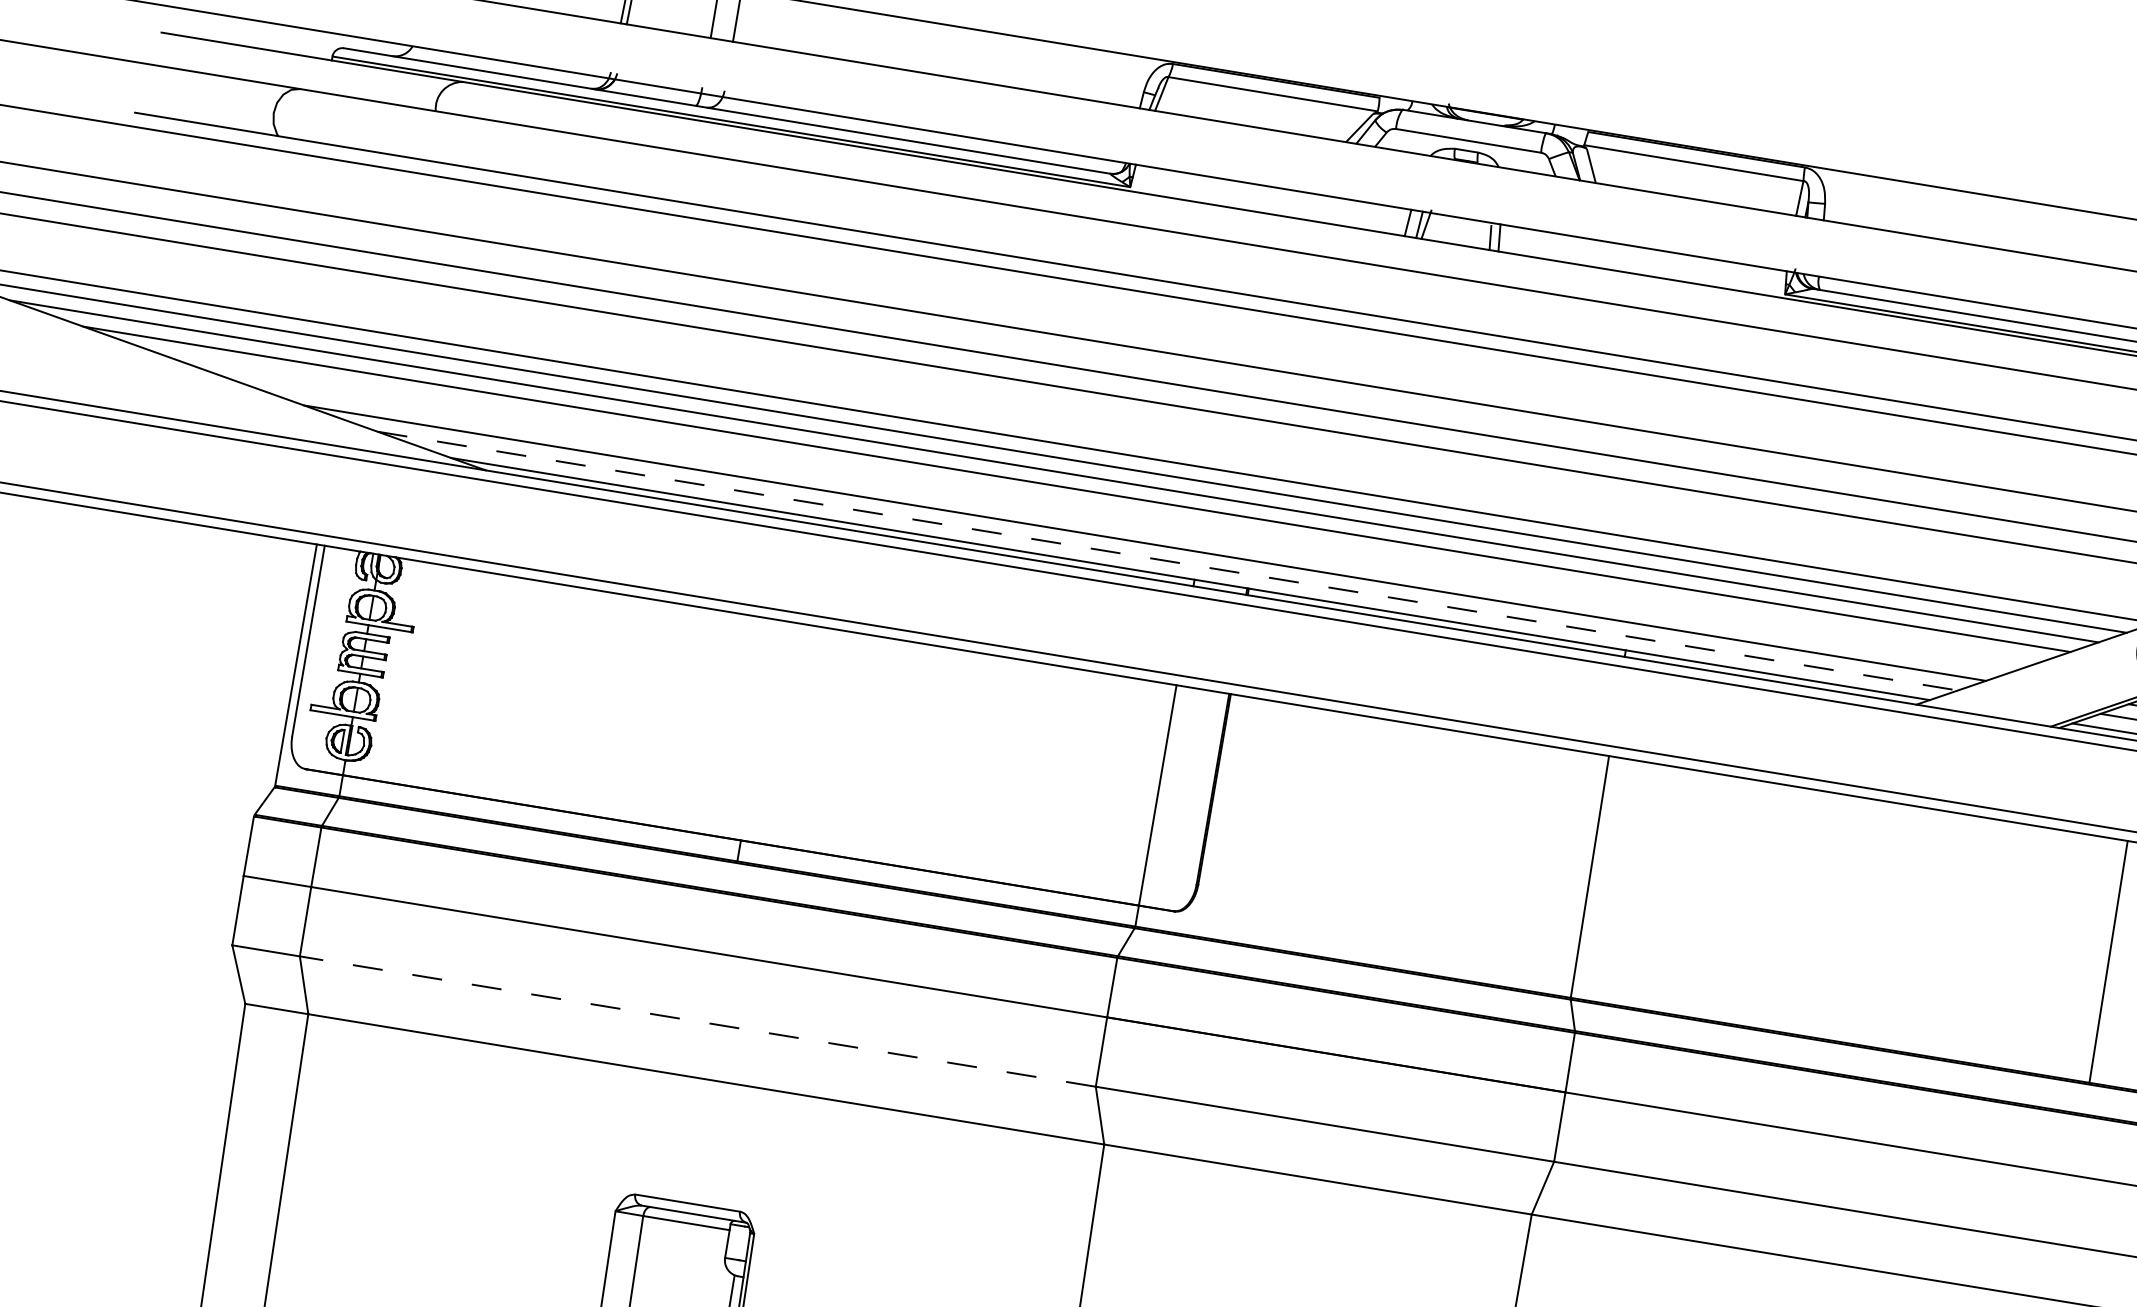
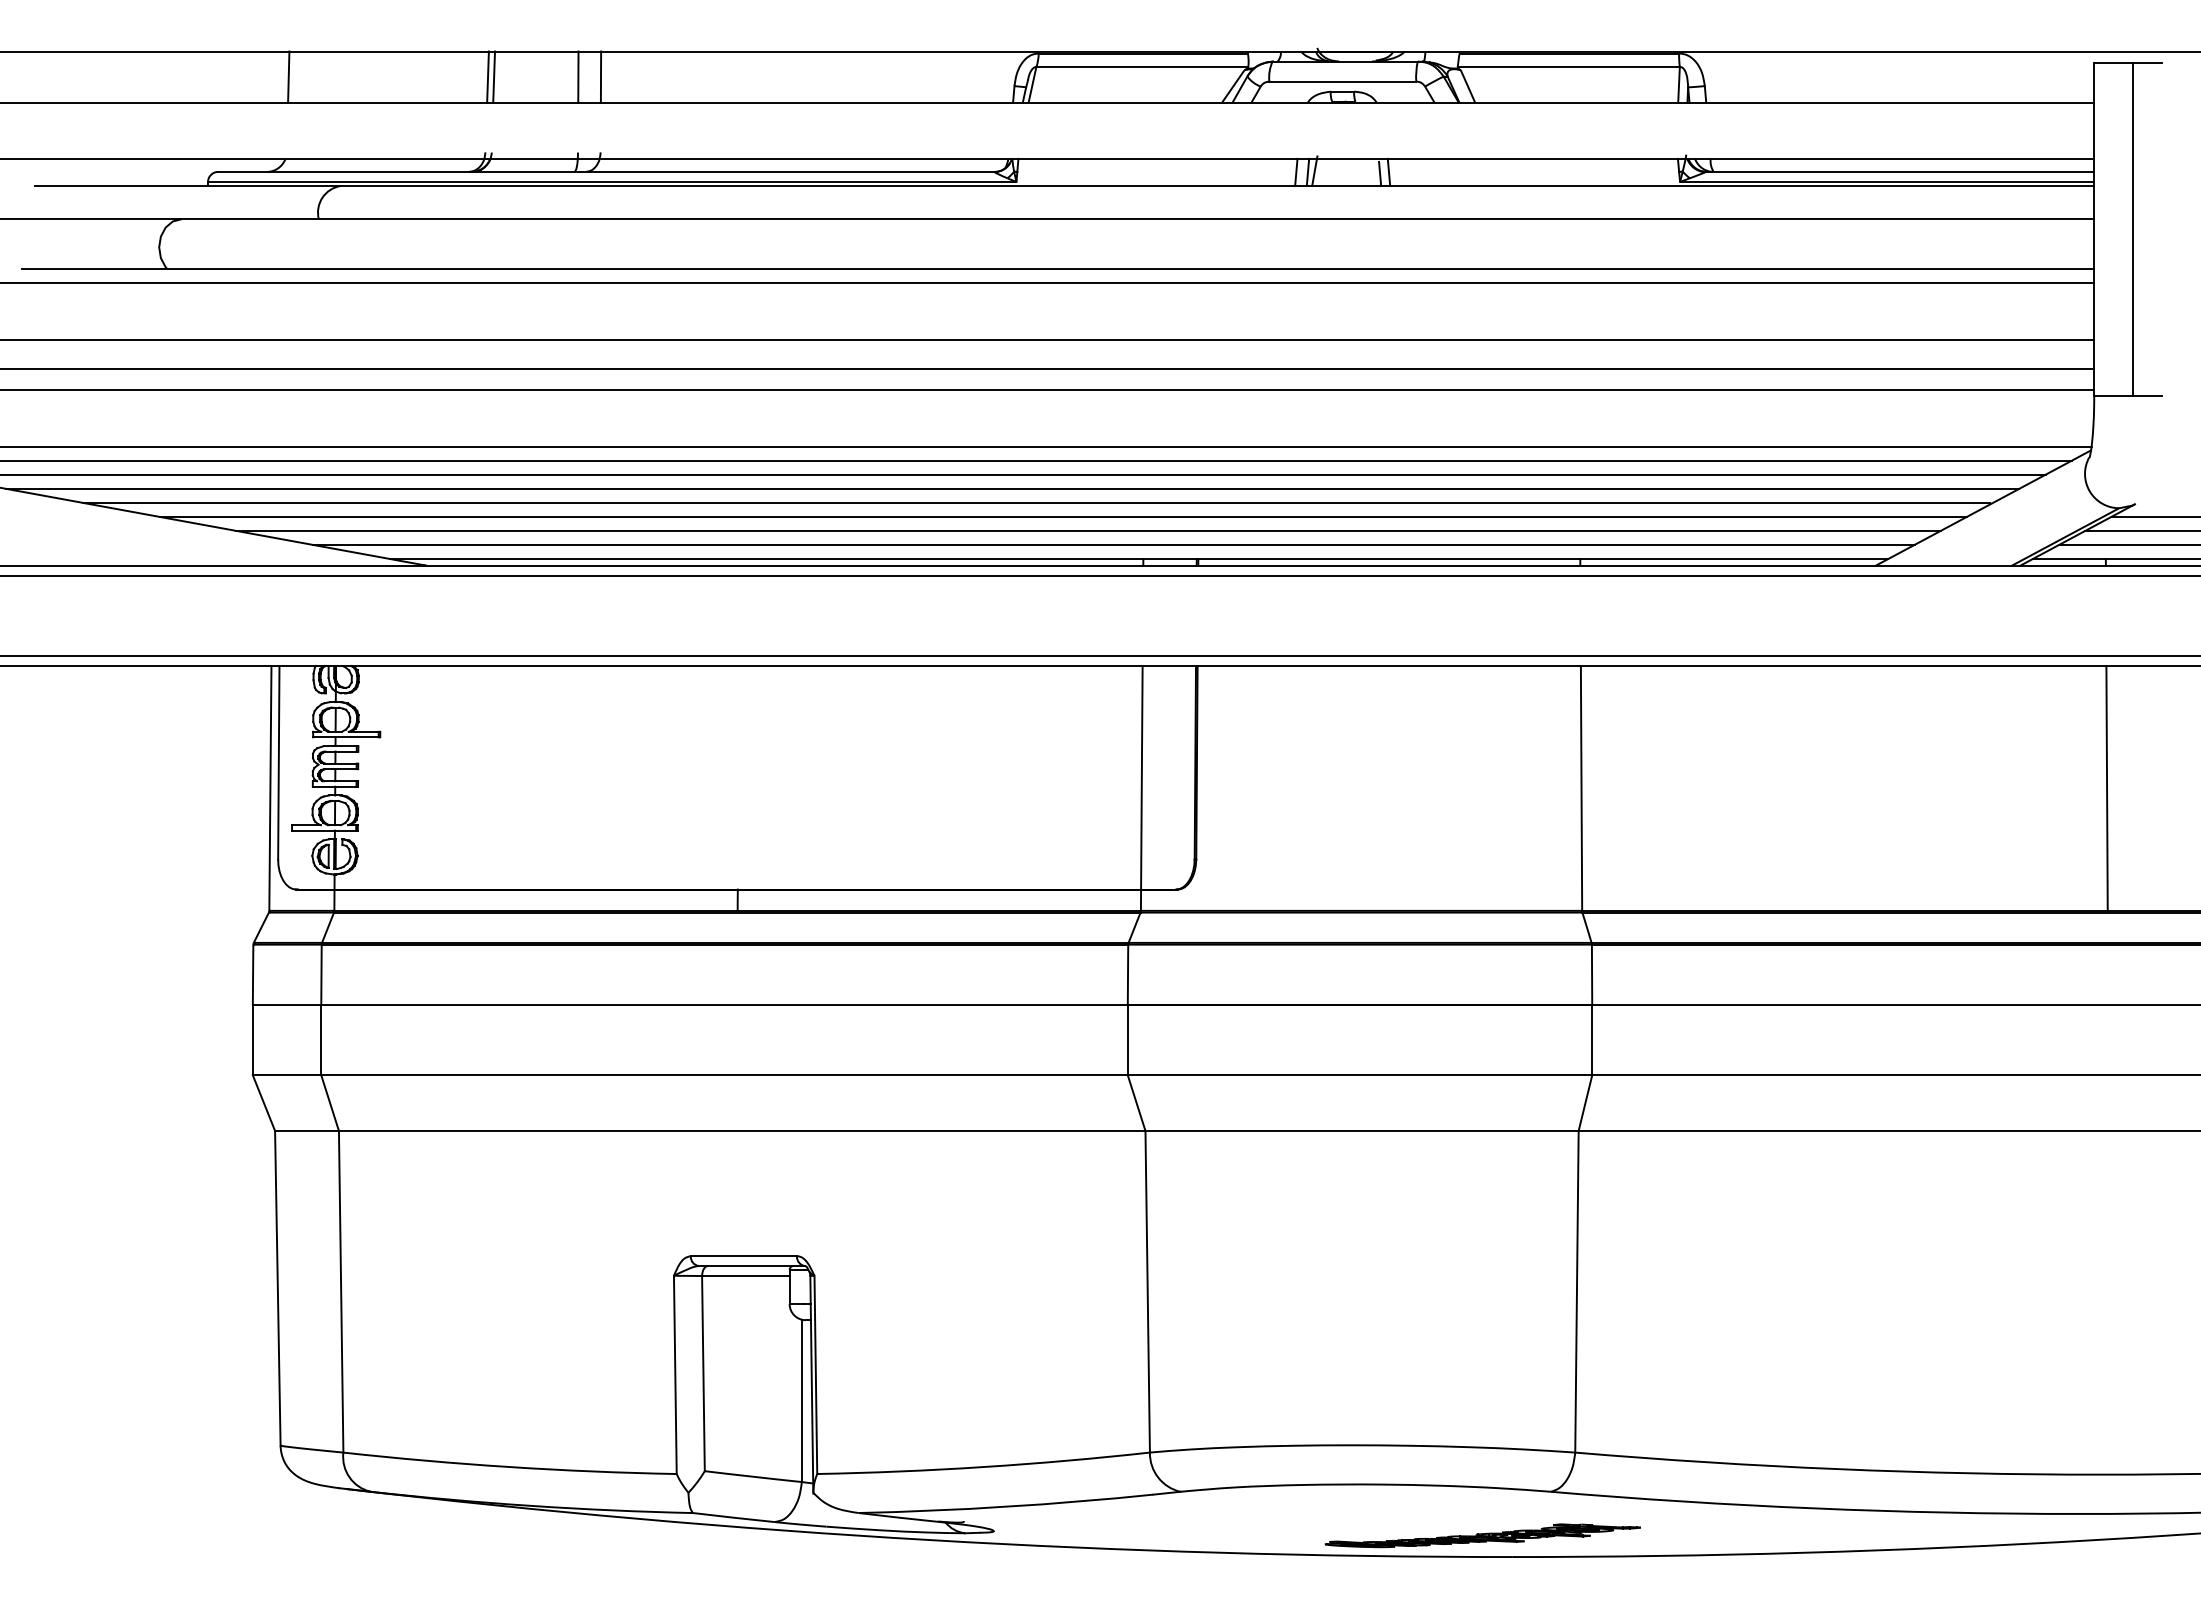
line: (1098, 506) -> (1036, 502), added
line: (1121, 524) -> (1062, 516), added
line: (1167, 560) -> (1113, 544), dashed -> solid
line: (697, 1021) -> (724, 1075), dashed -> solid

